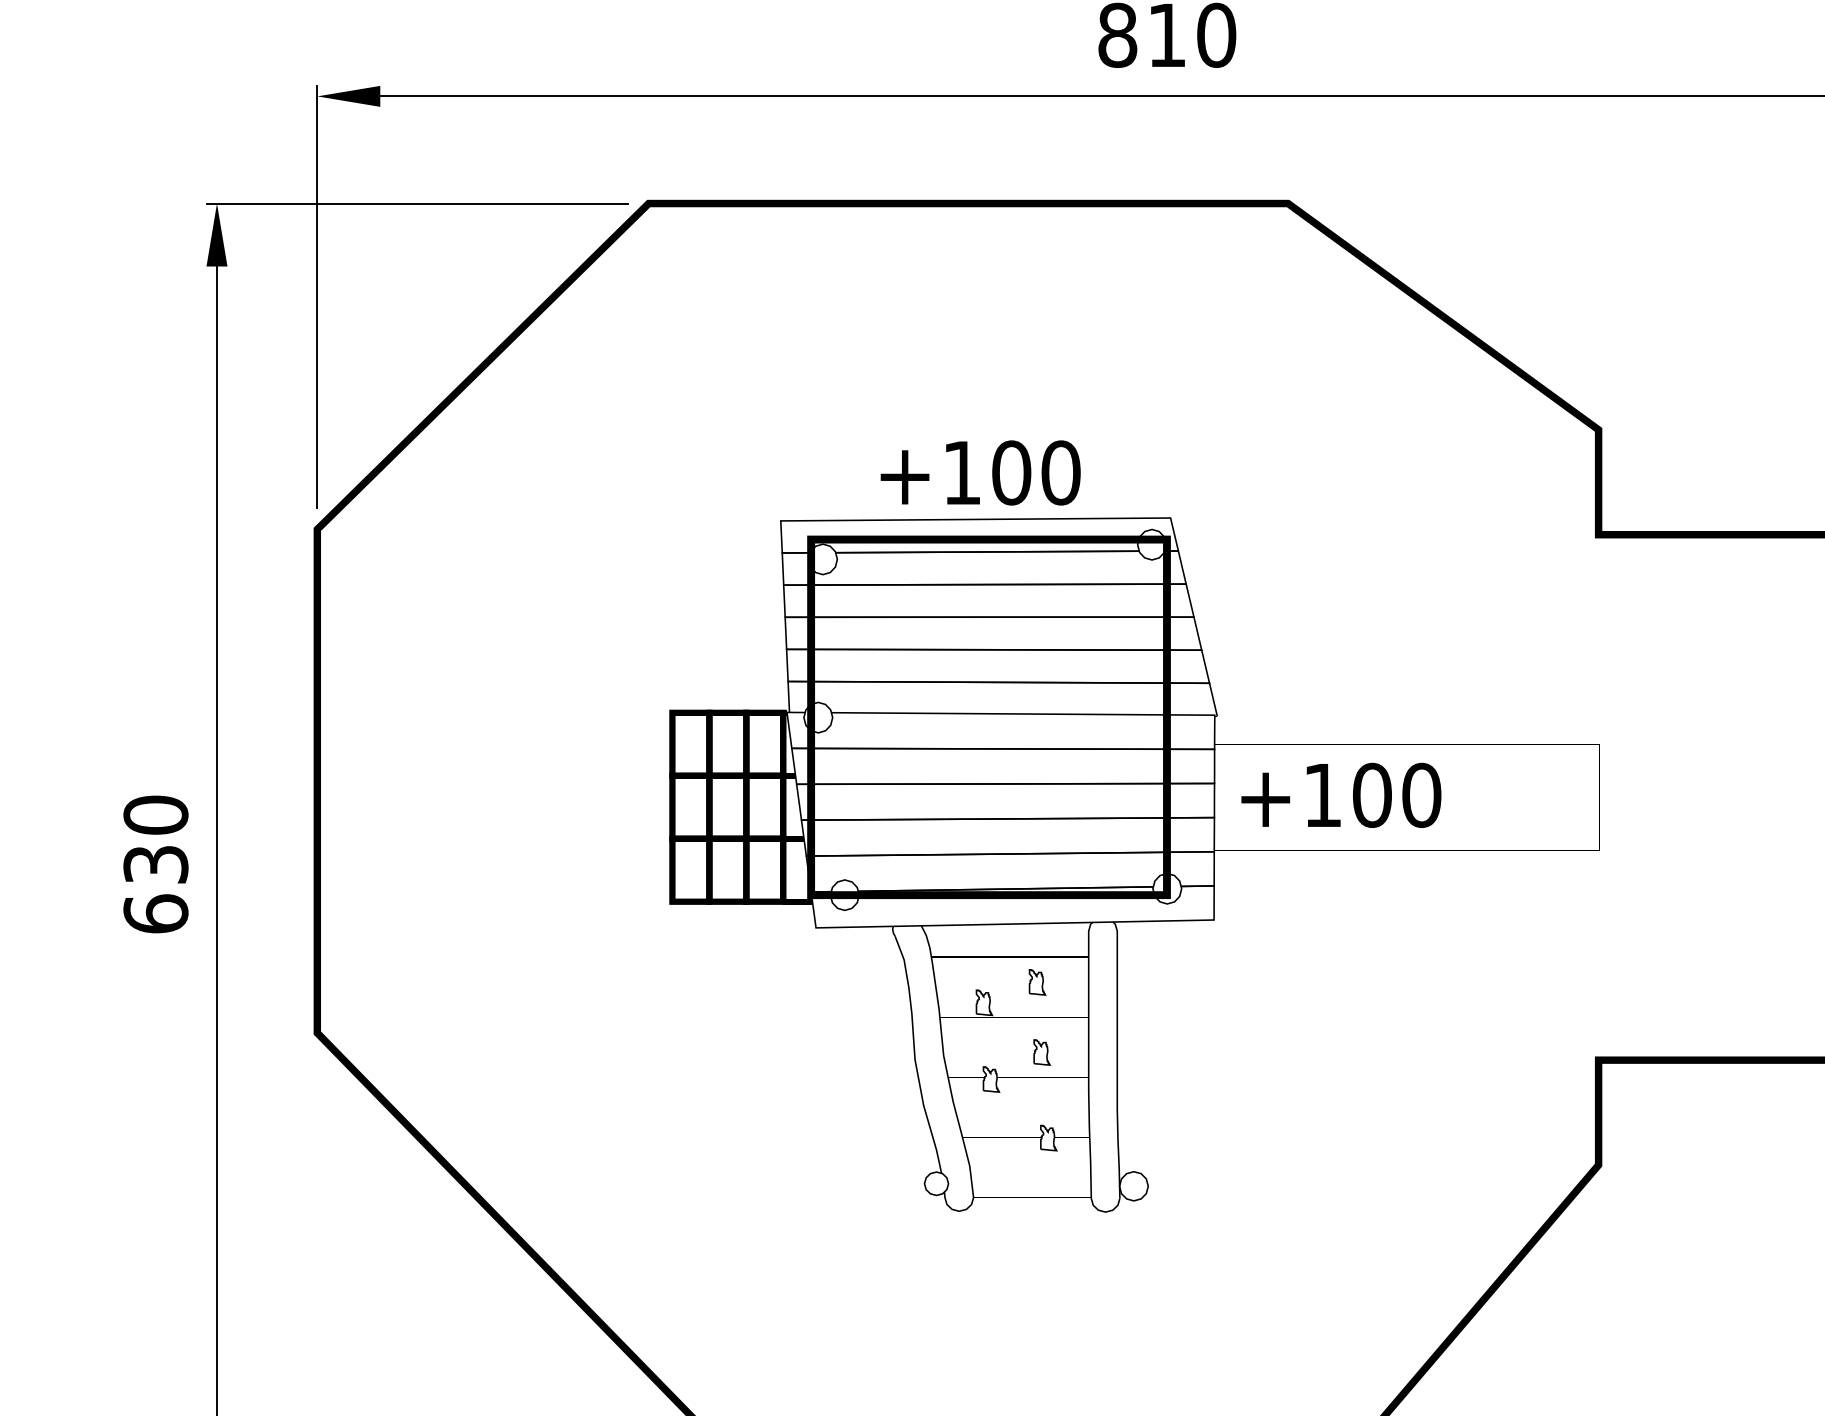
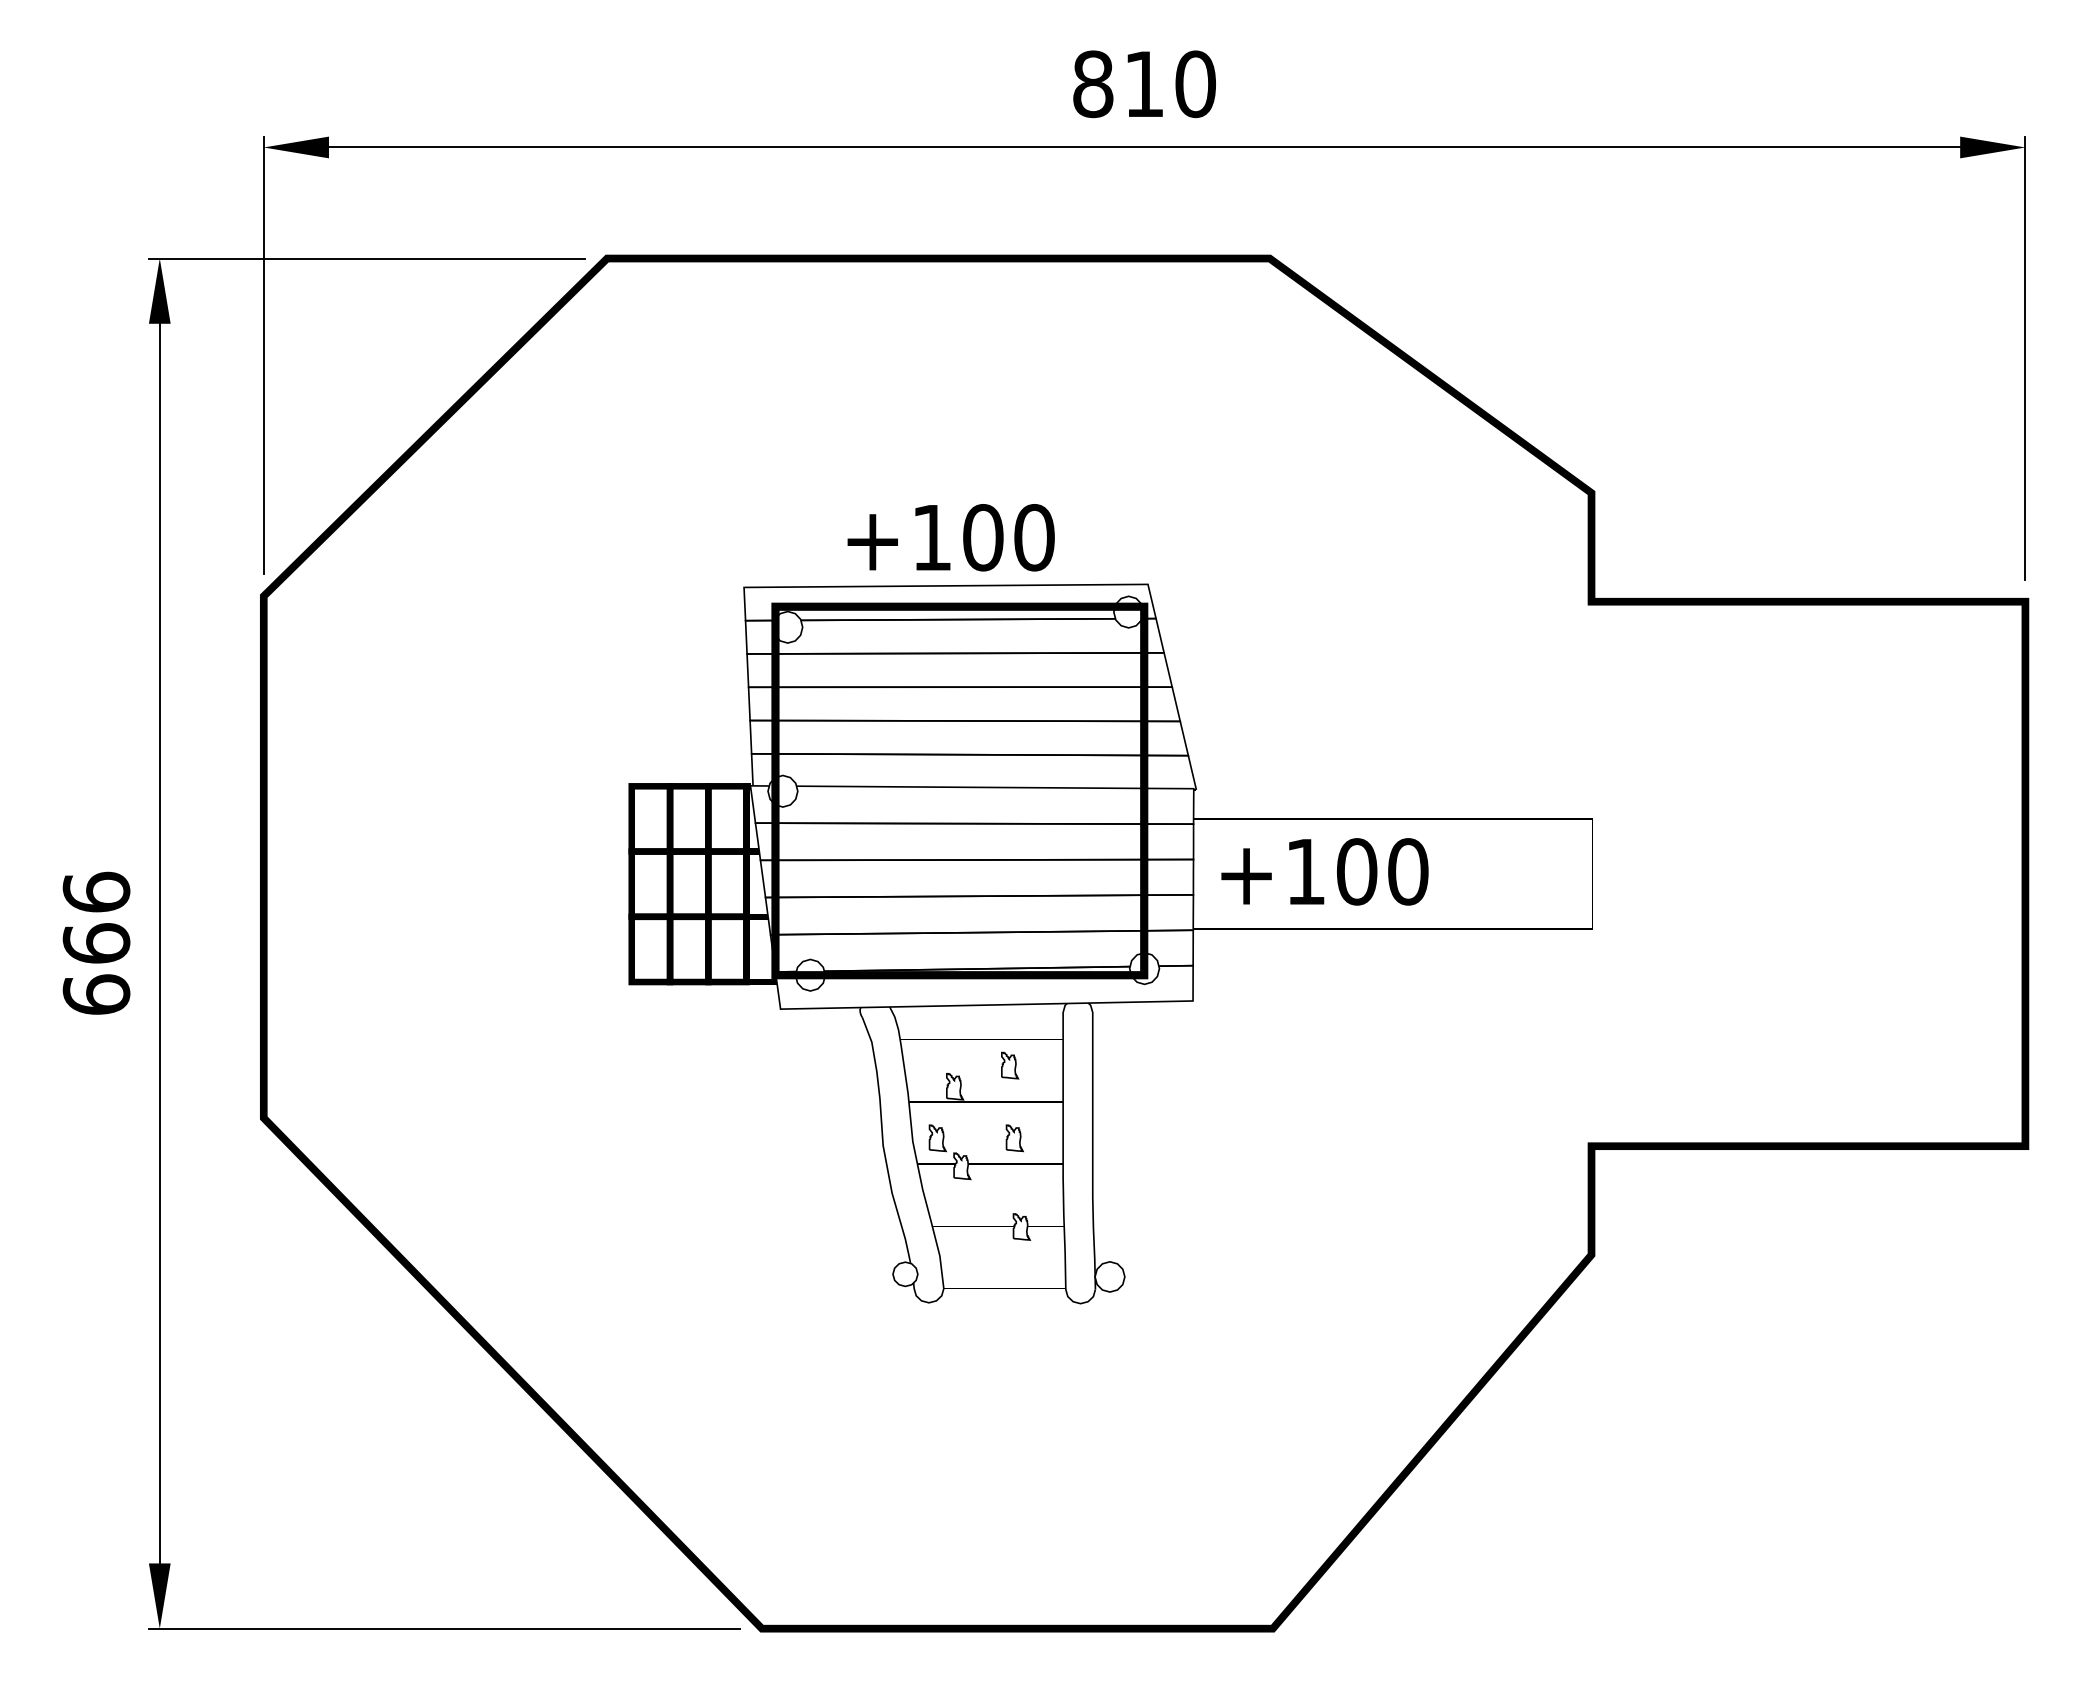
text: (155, 839) -> (96, 917), 630 -> 666
part: (967, 1052) -> (937, 1138), added

